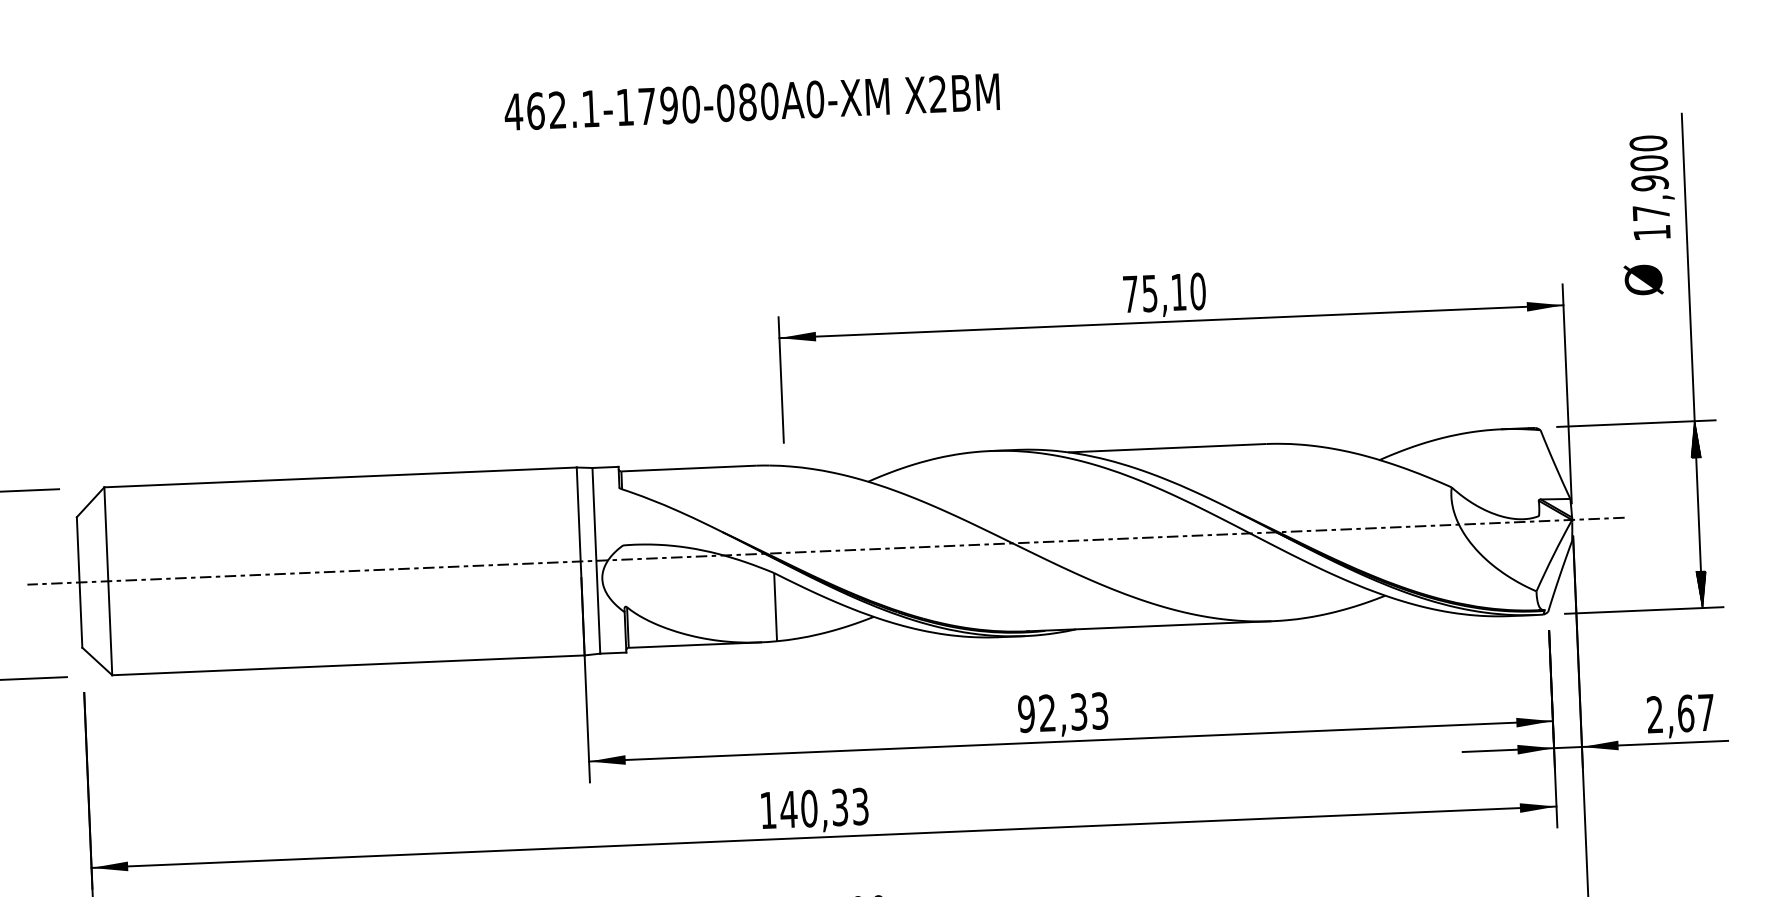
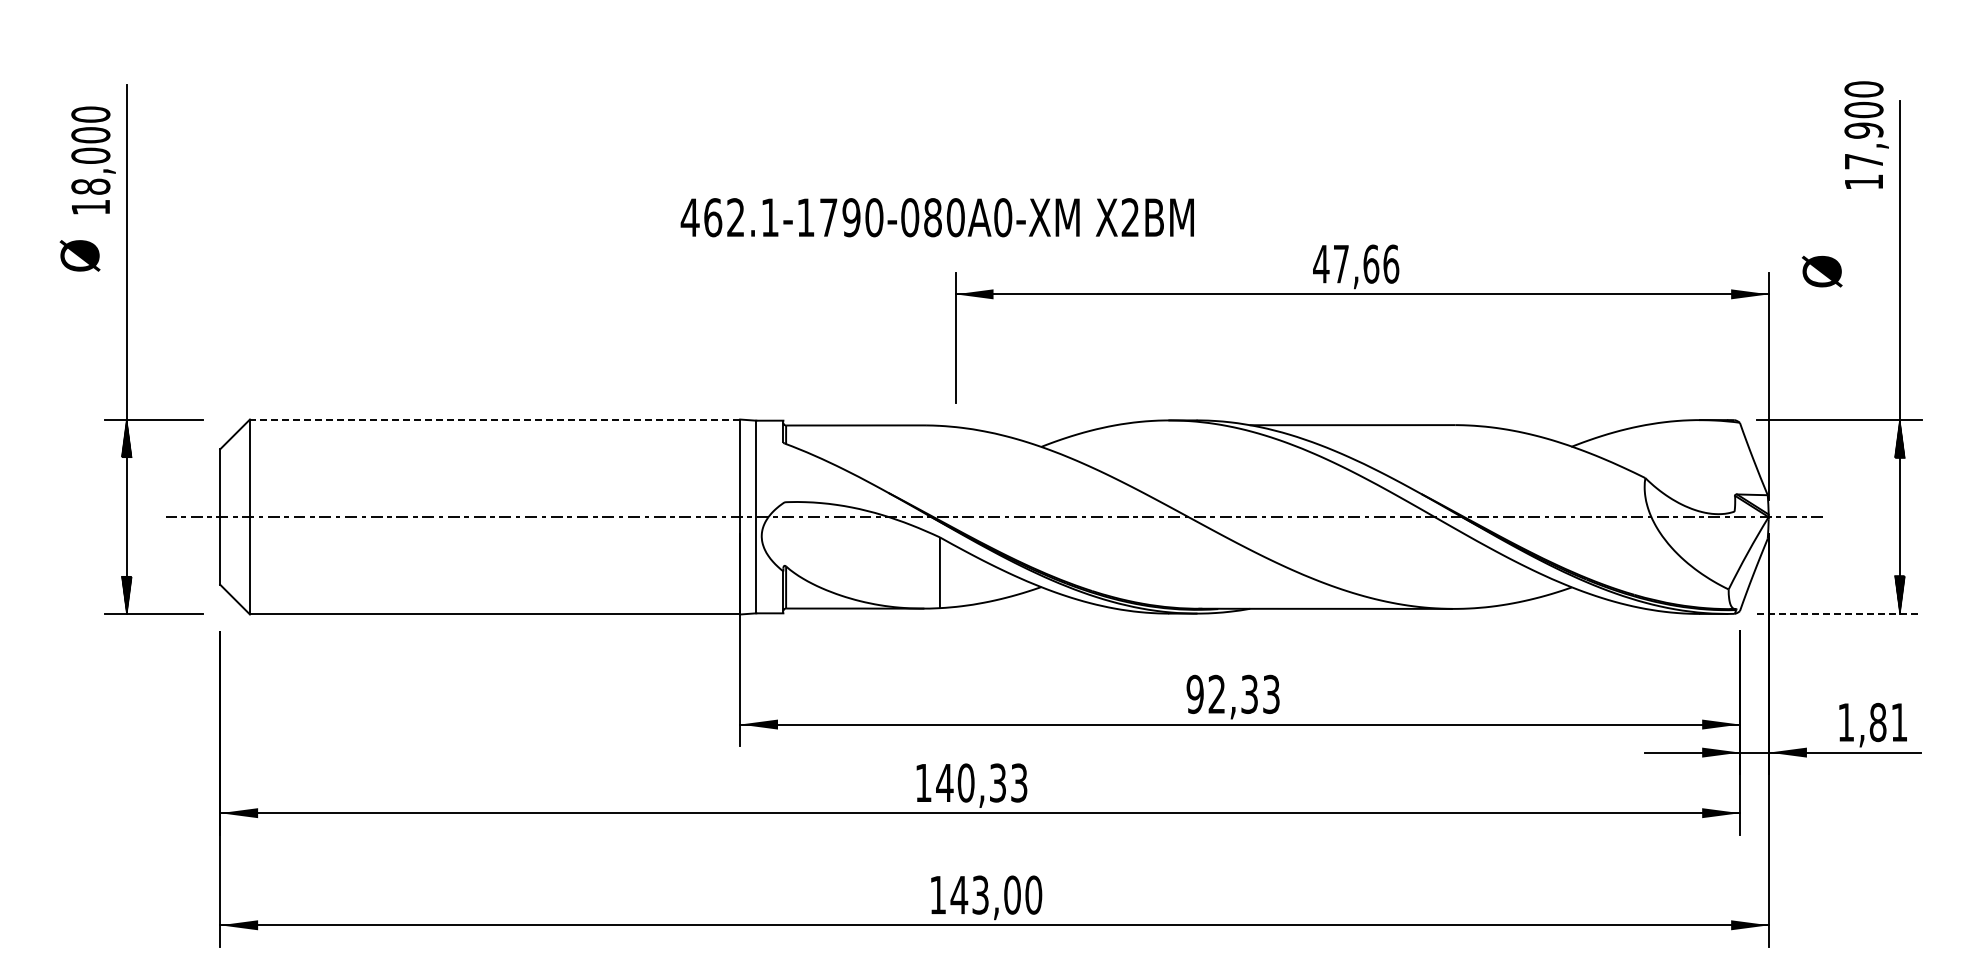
text: (751, 101) -> (936, 217), moved
text: (1652, 186) -> (1866, 134), moved
text: (1643, 279) -> (1822, 271), moved
text: (1164, 292) -> (1356, 263), 75,10 -> 47,66
line: (340, 477) -> (494, 419), solid -> dashed
line: (1644, 610) -> (1839, 613), solid -> dashed
text: (1680, 712) -> (1872, 721), 2,67 -> 1,81

